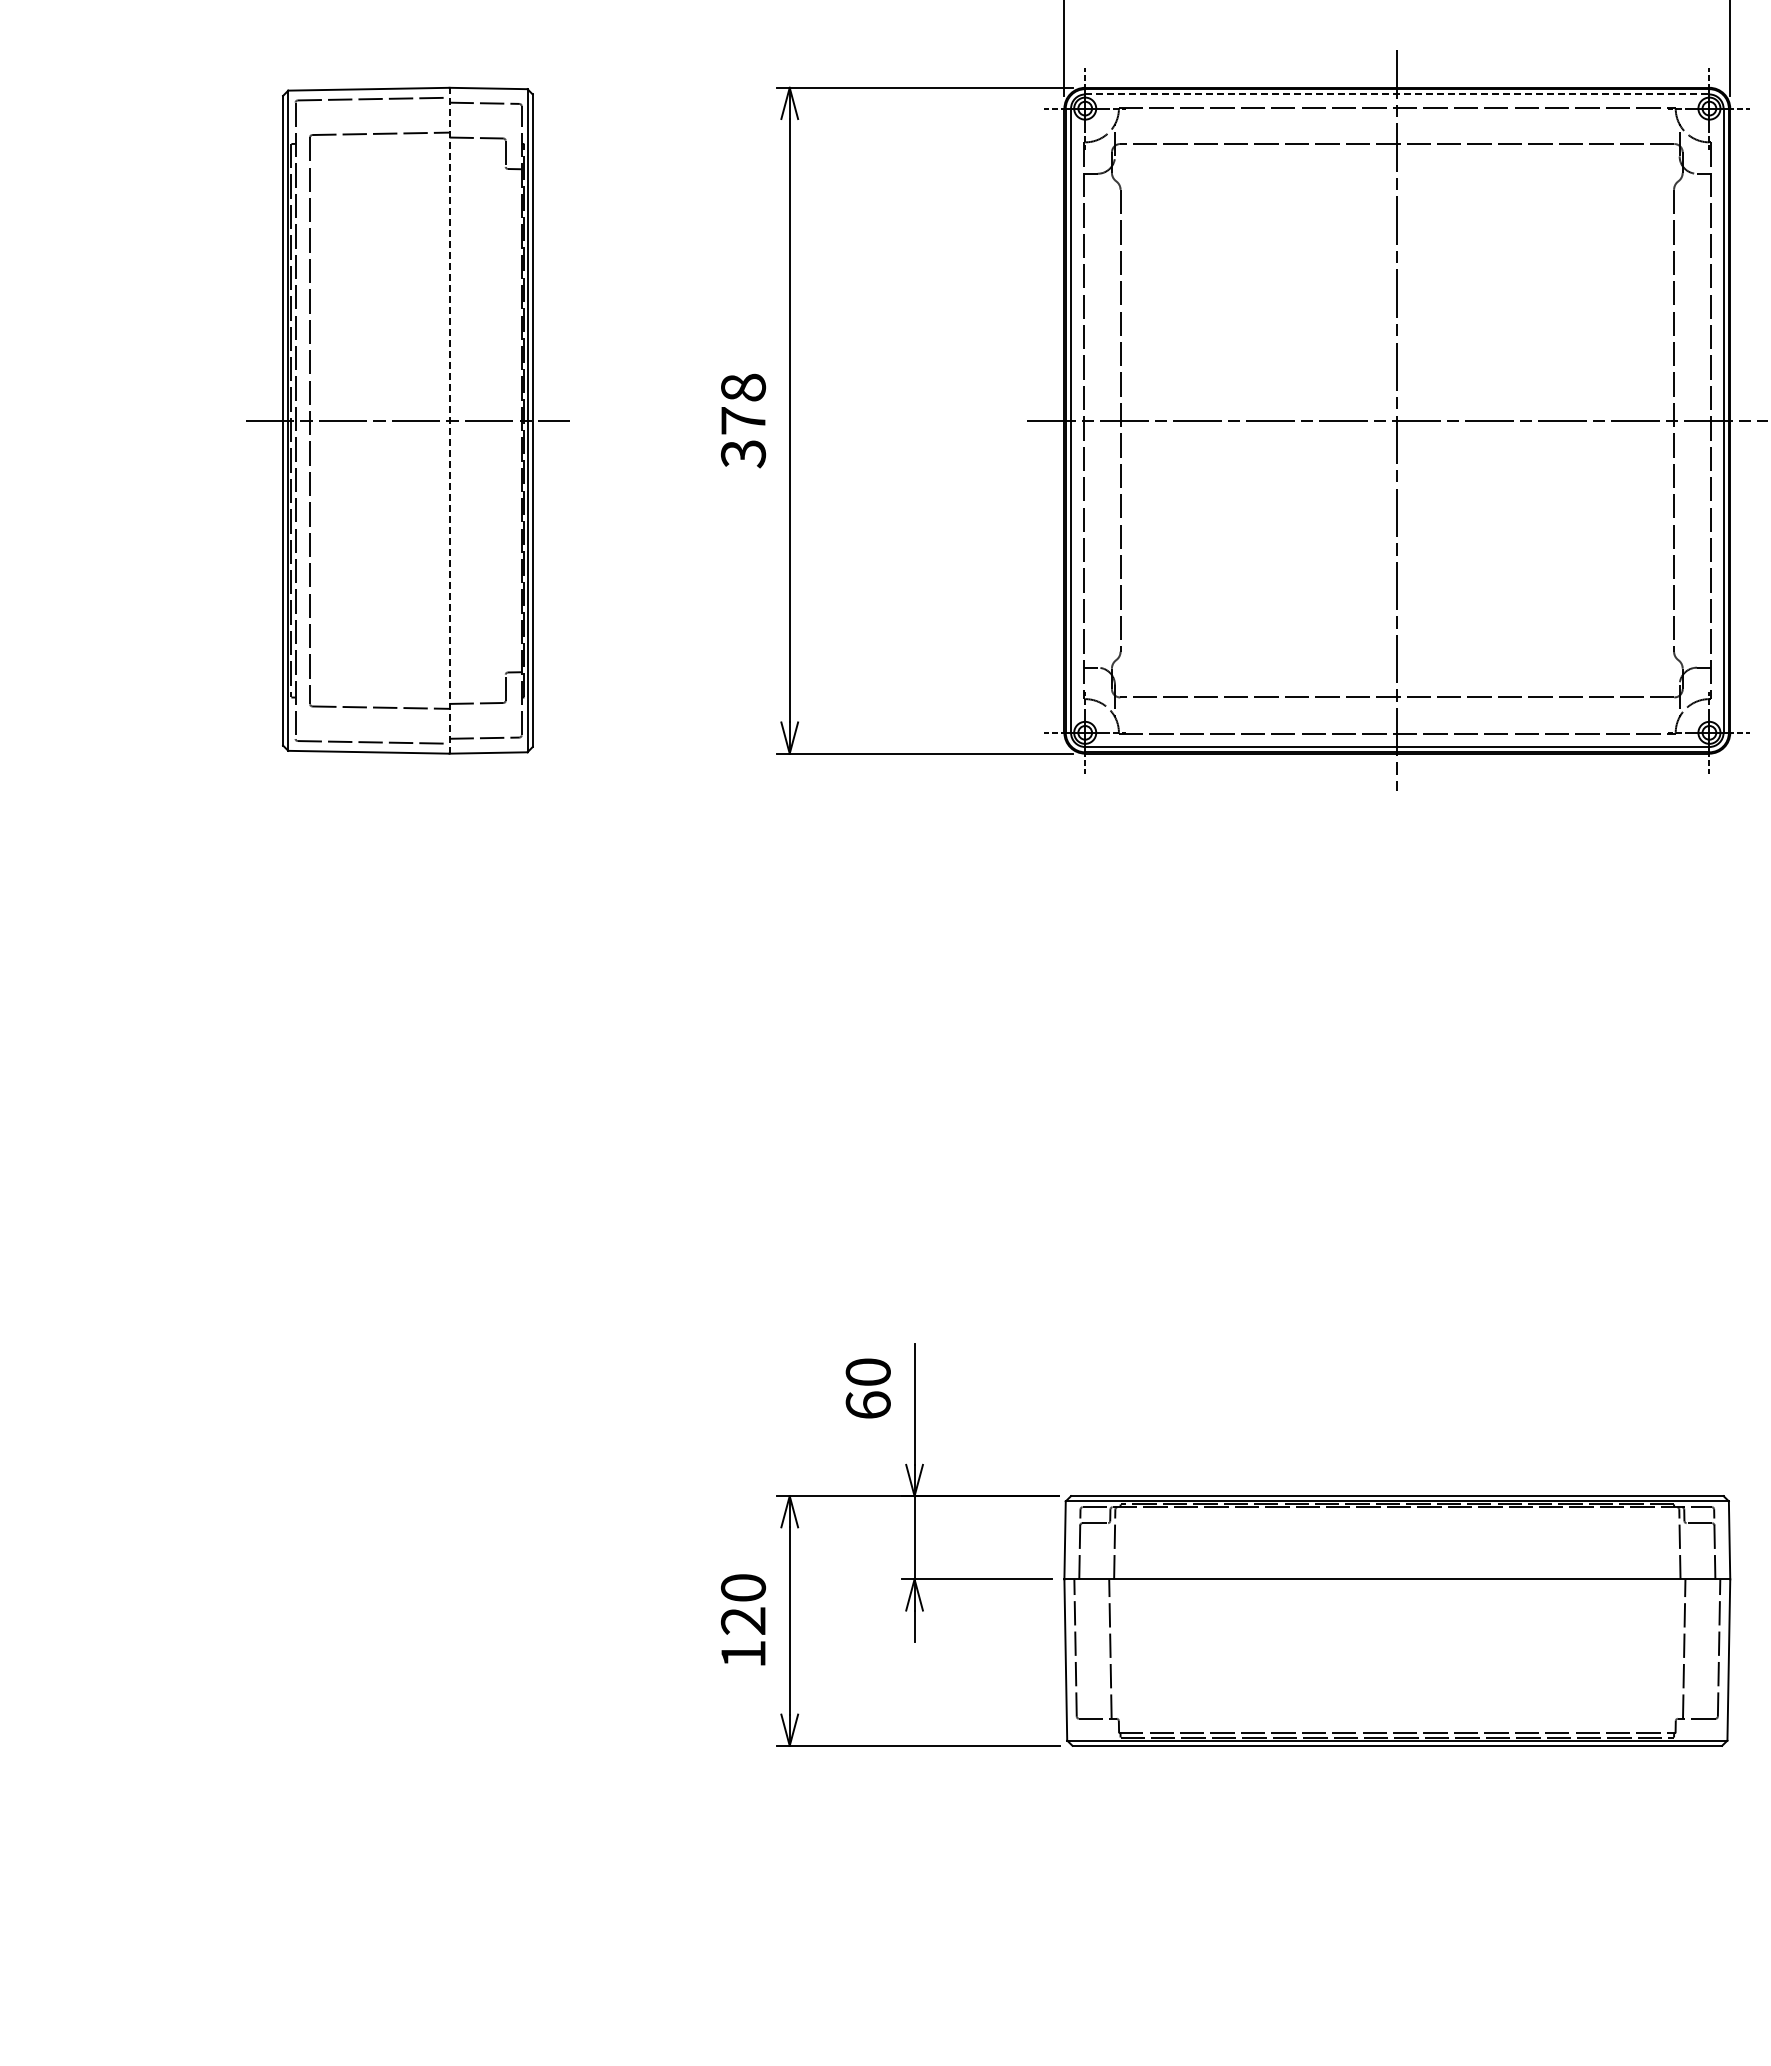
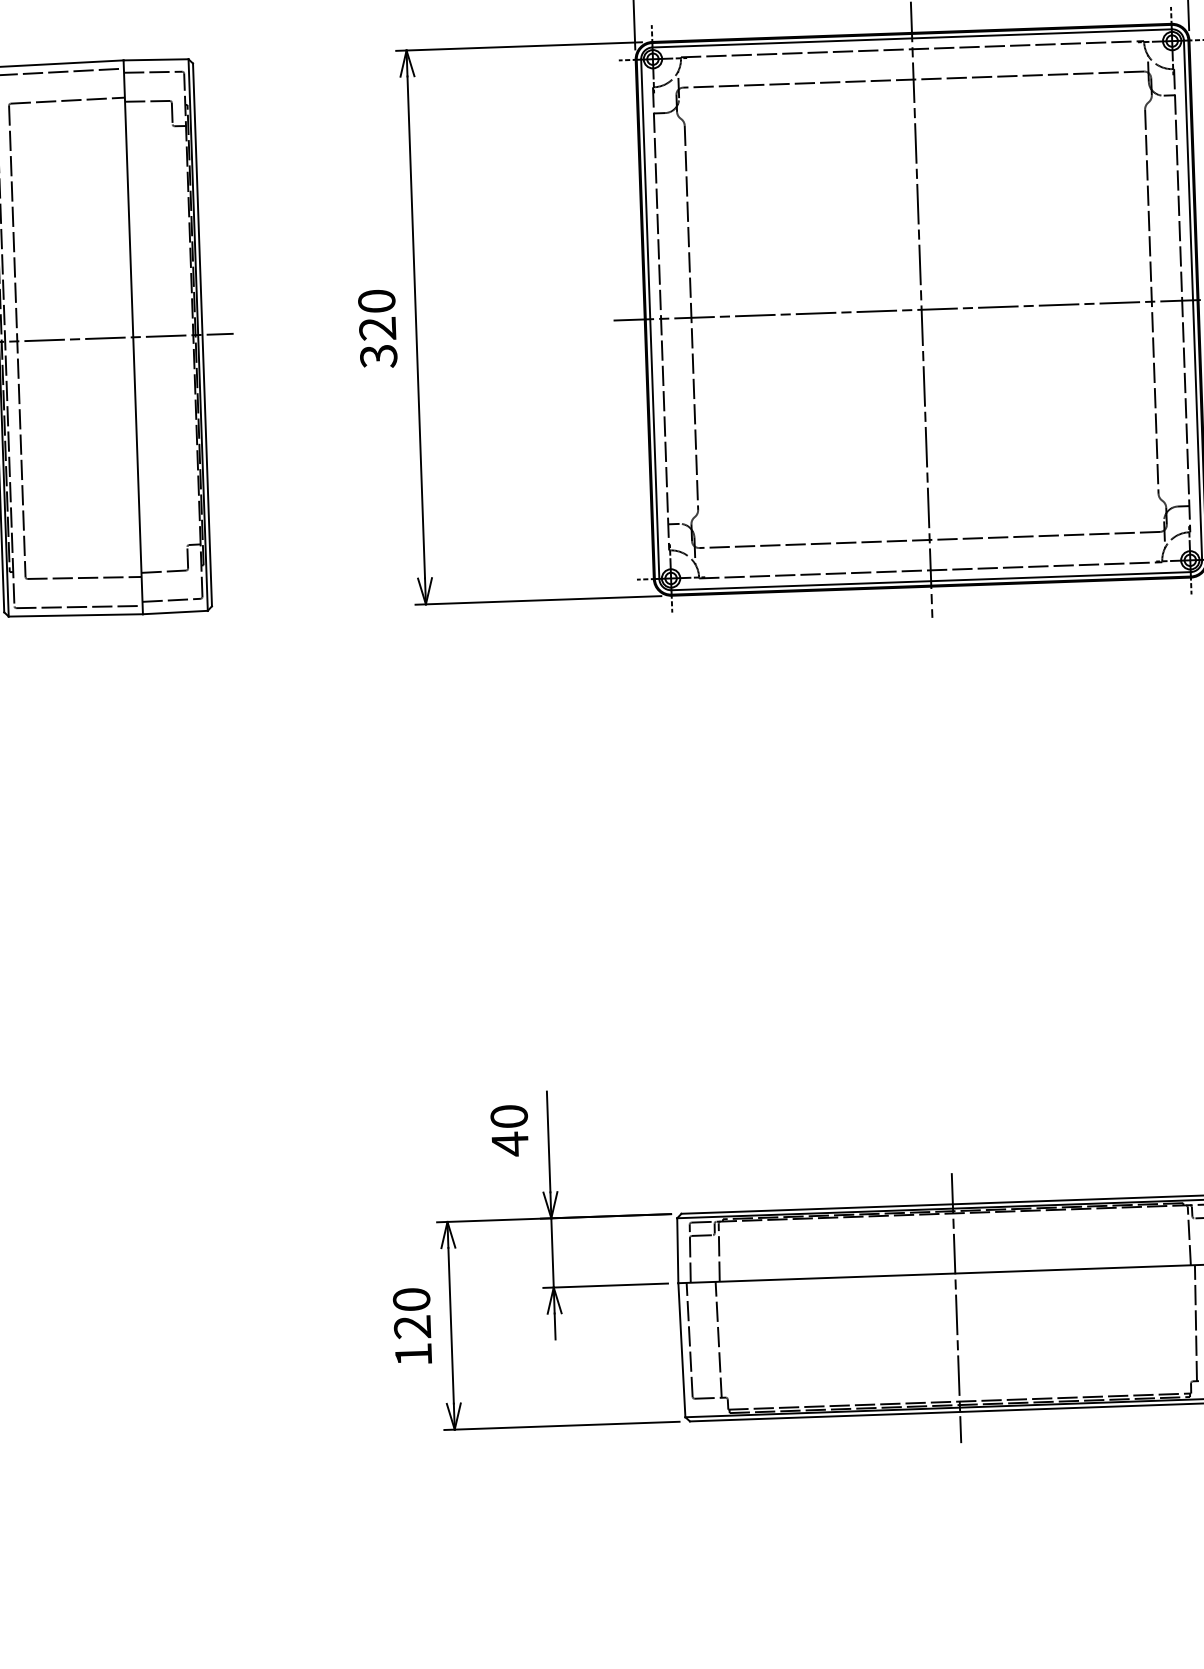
line: (1397, 94) -> (912, 38), dashed -> solid
text: (742, 403) -> (376, 314), 378 -> 320
line: (449, 420) -> (133, 337), dashed -> solid
text: (867, 1405) -> (509, 1144), 60 -> 40
line: (1397, 1620) -> (956, 1307), added

